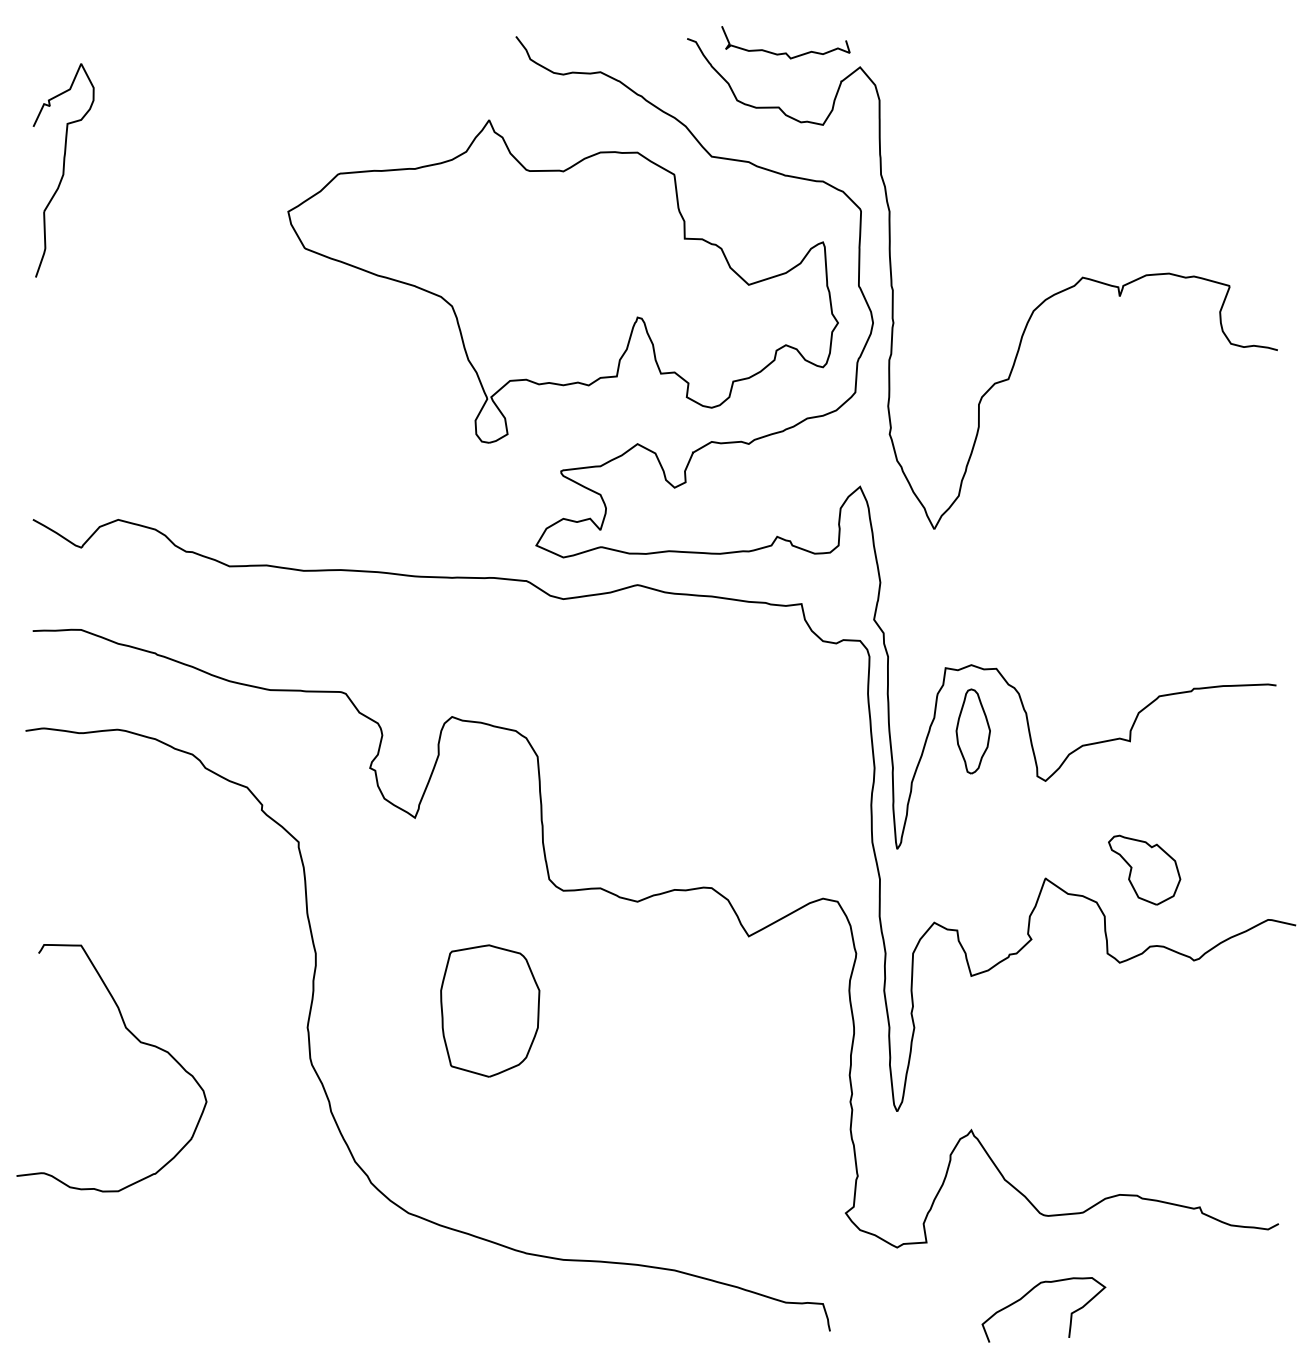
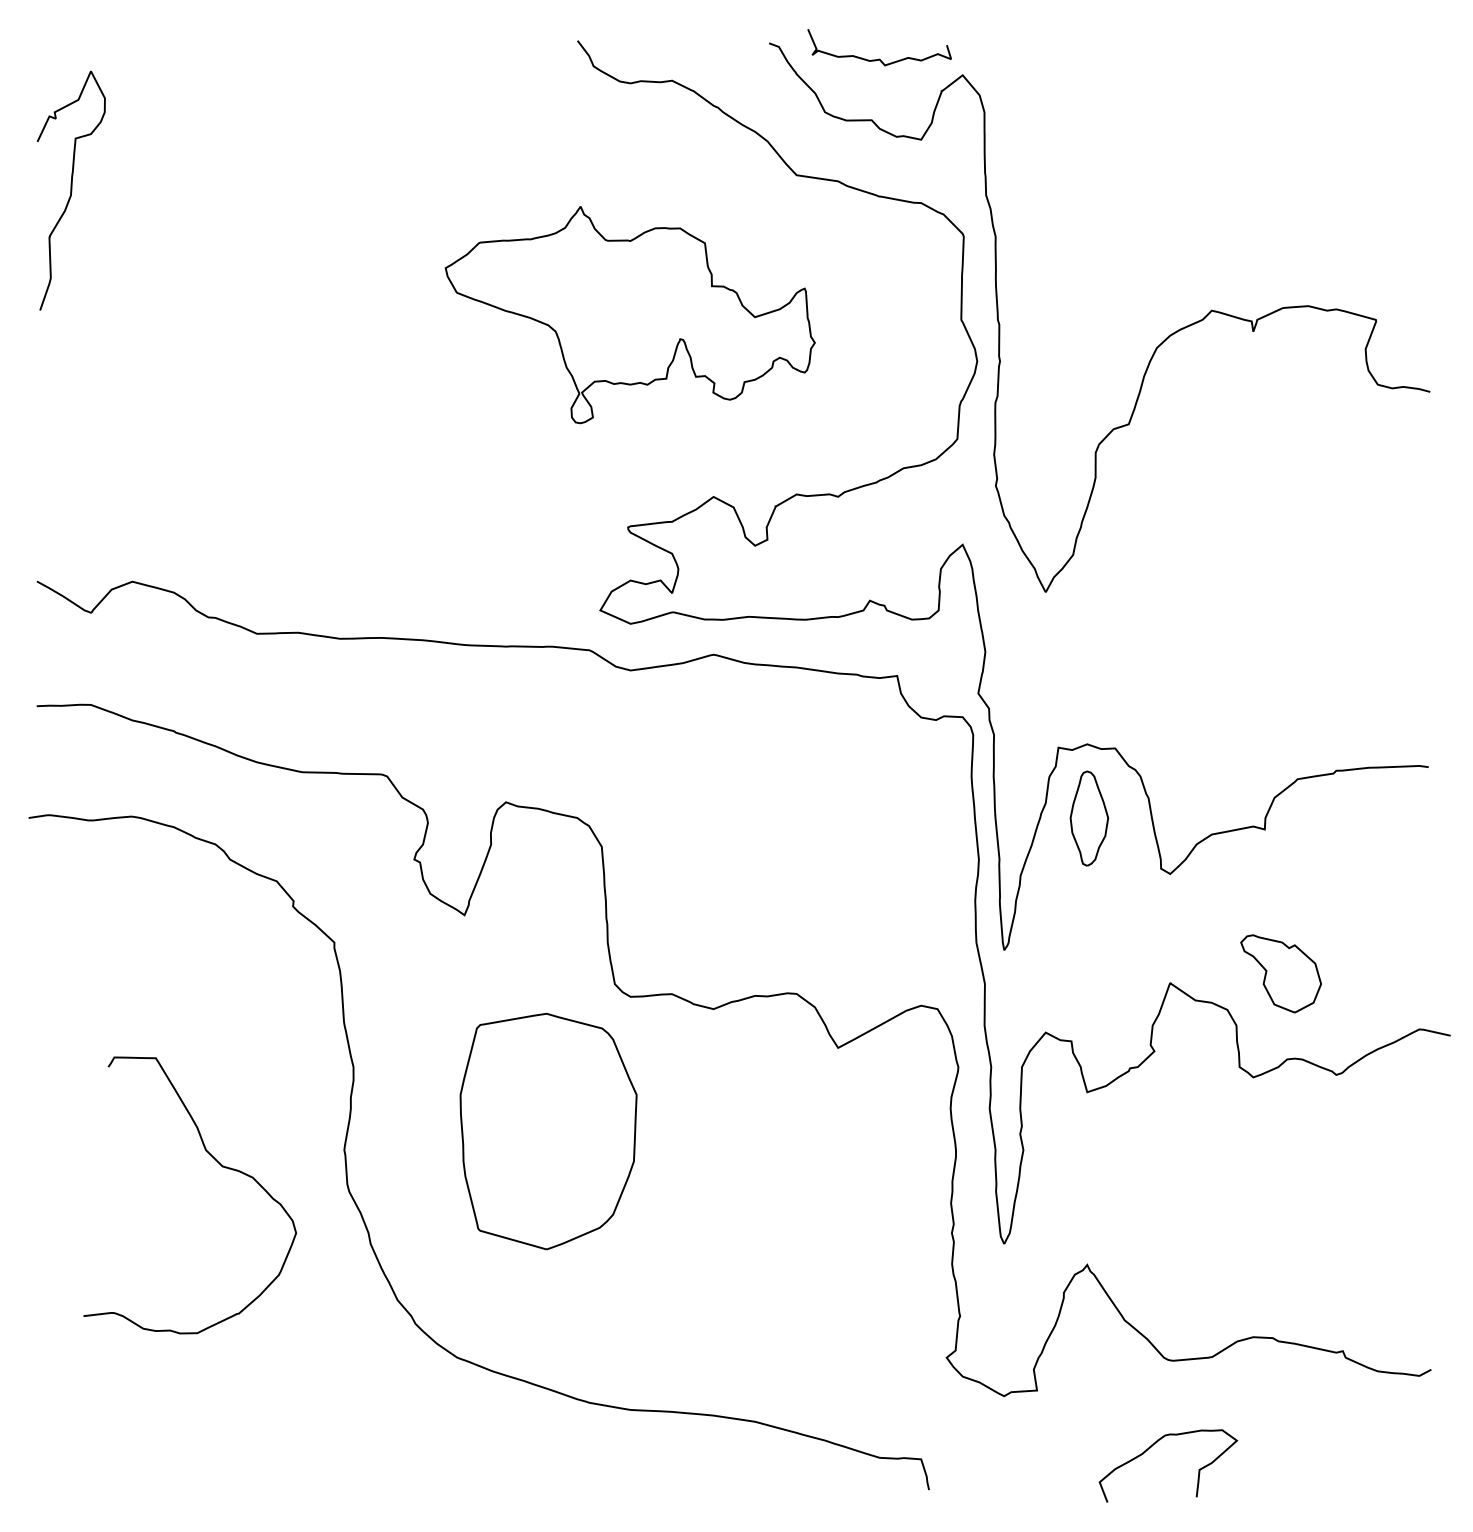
part: (562, 281) -> (629, 314), size x0.6
part: (490, 1010) -> (549, 1130), size x1.6
curve: (138, 1041) -> (219, 1165), moved

